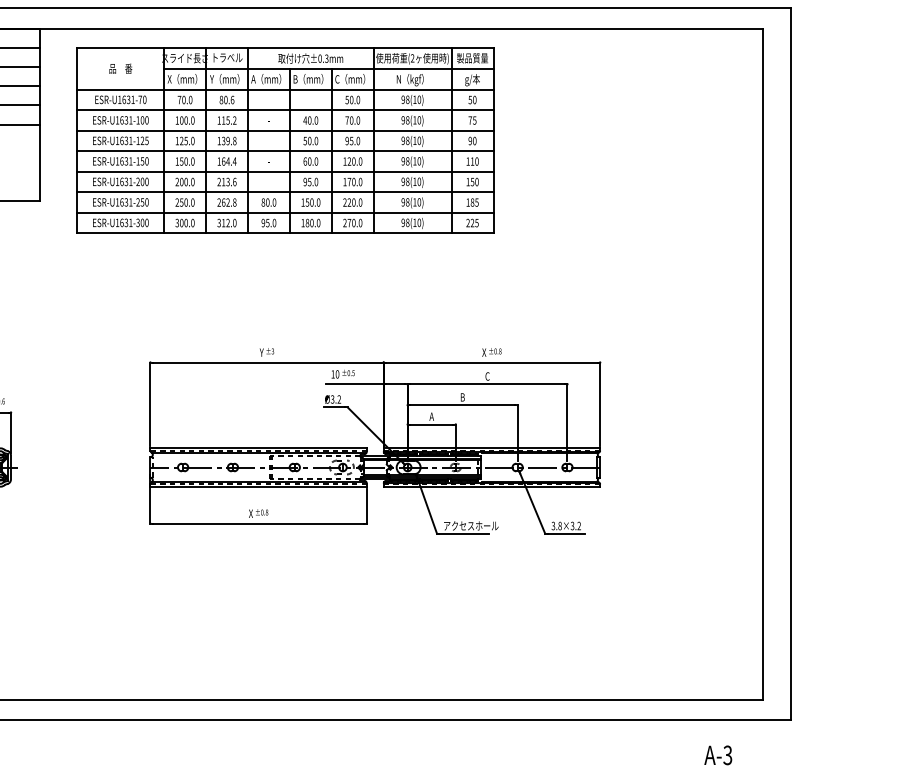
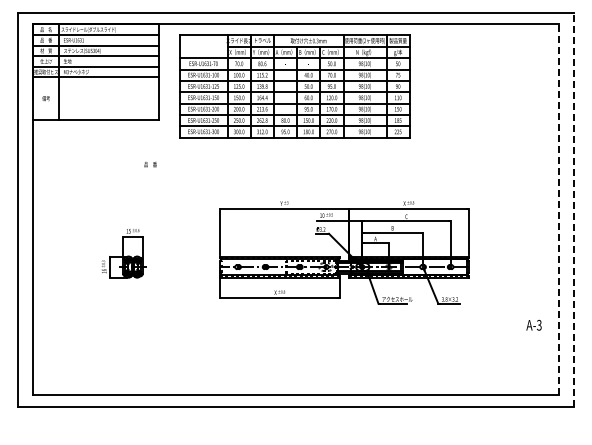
text: (120, 68) -> (150, 164), moved
line: (764, 363) -> (559, 209), solid -> dashed
line: (791, 363) -> (574, 209), solid -> dashed
text: (717, 753) -> (533, 324), moved

